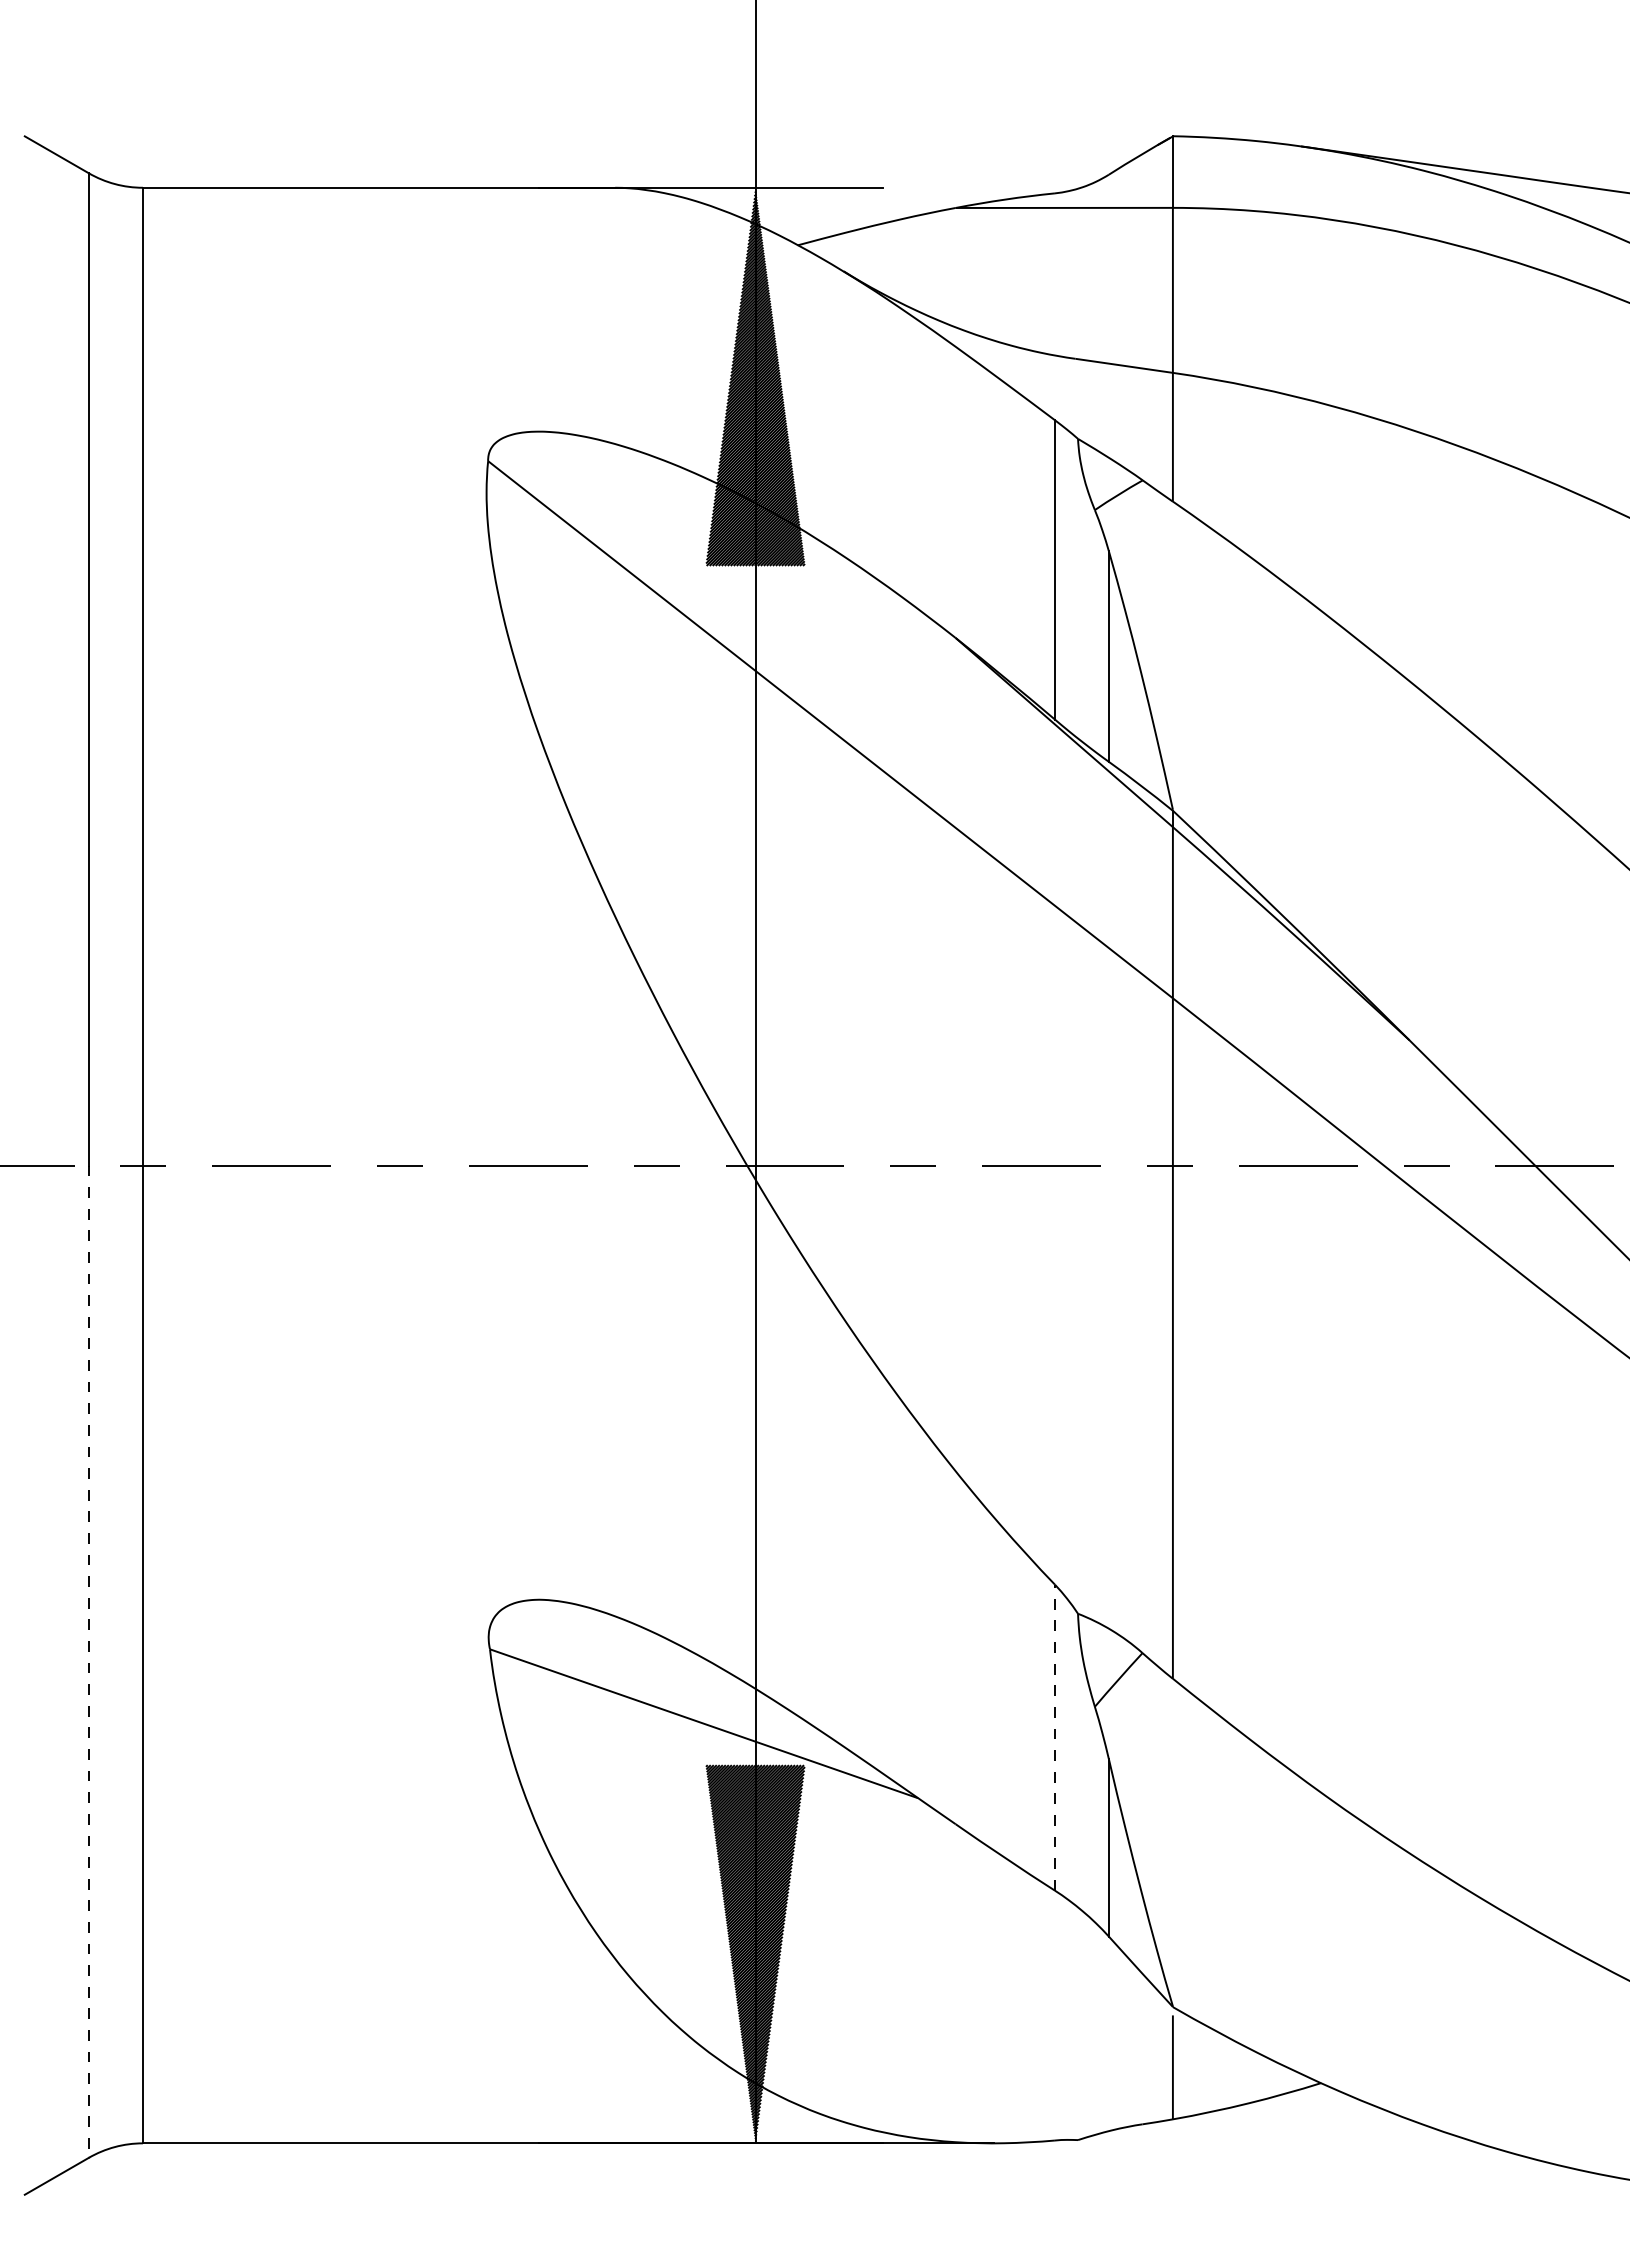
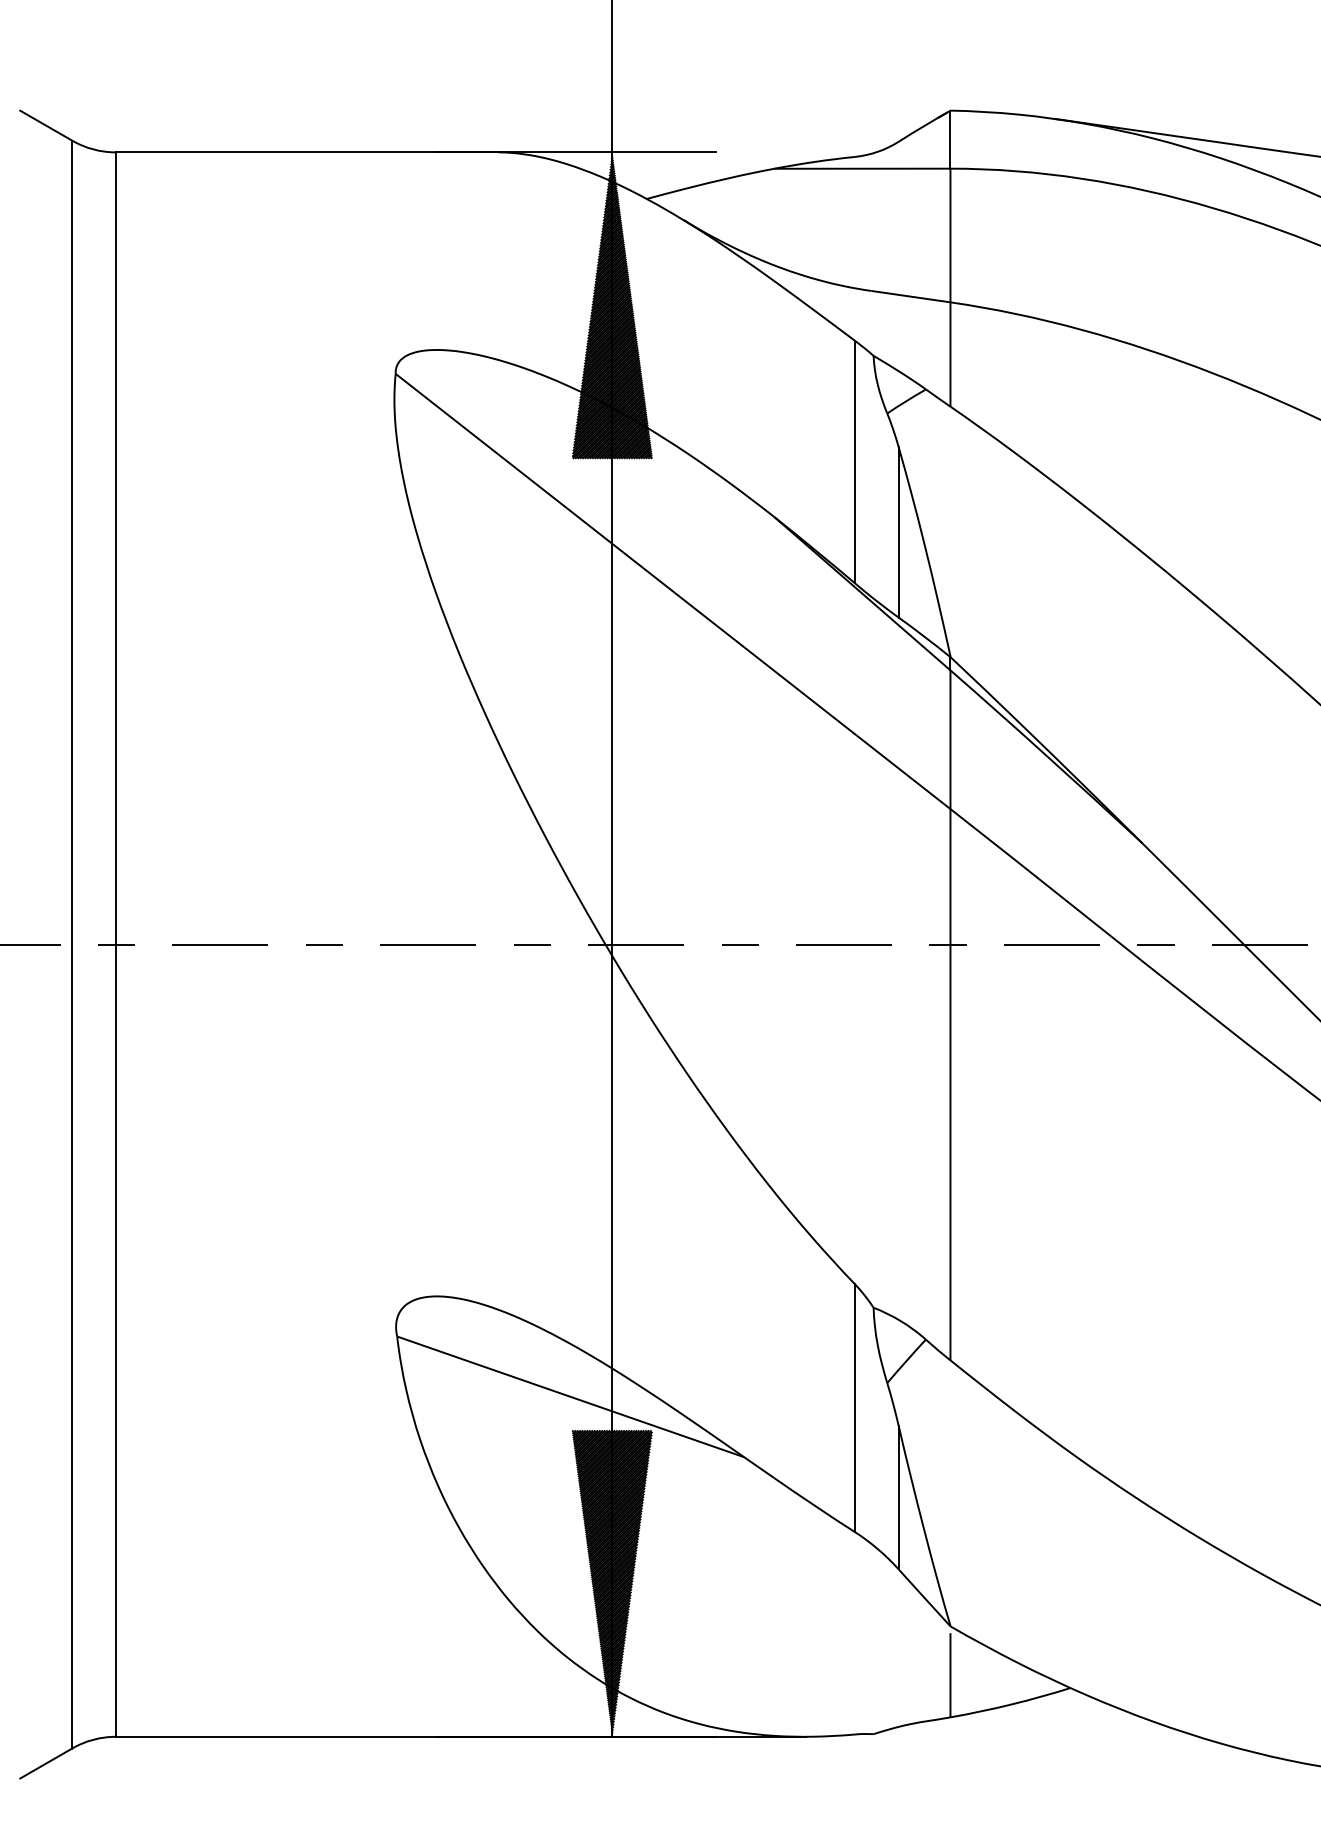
line: (88, 1662) -> (71, 1347), dashed -> solid
line: (1054, 1737) -> (854, 1407), dashed -> solid

